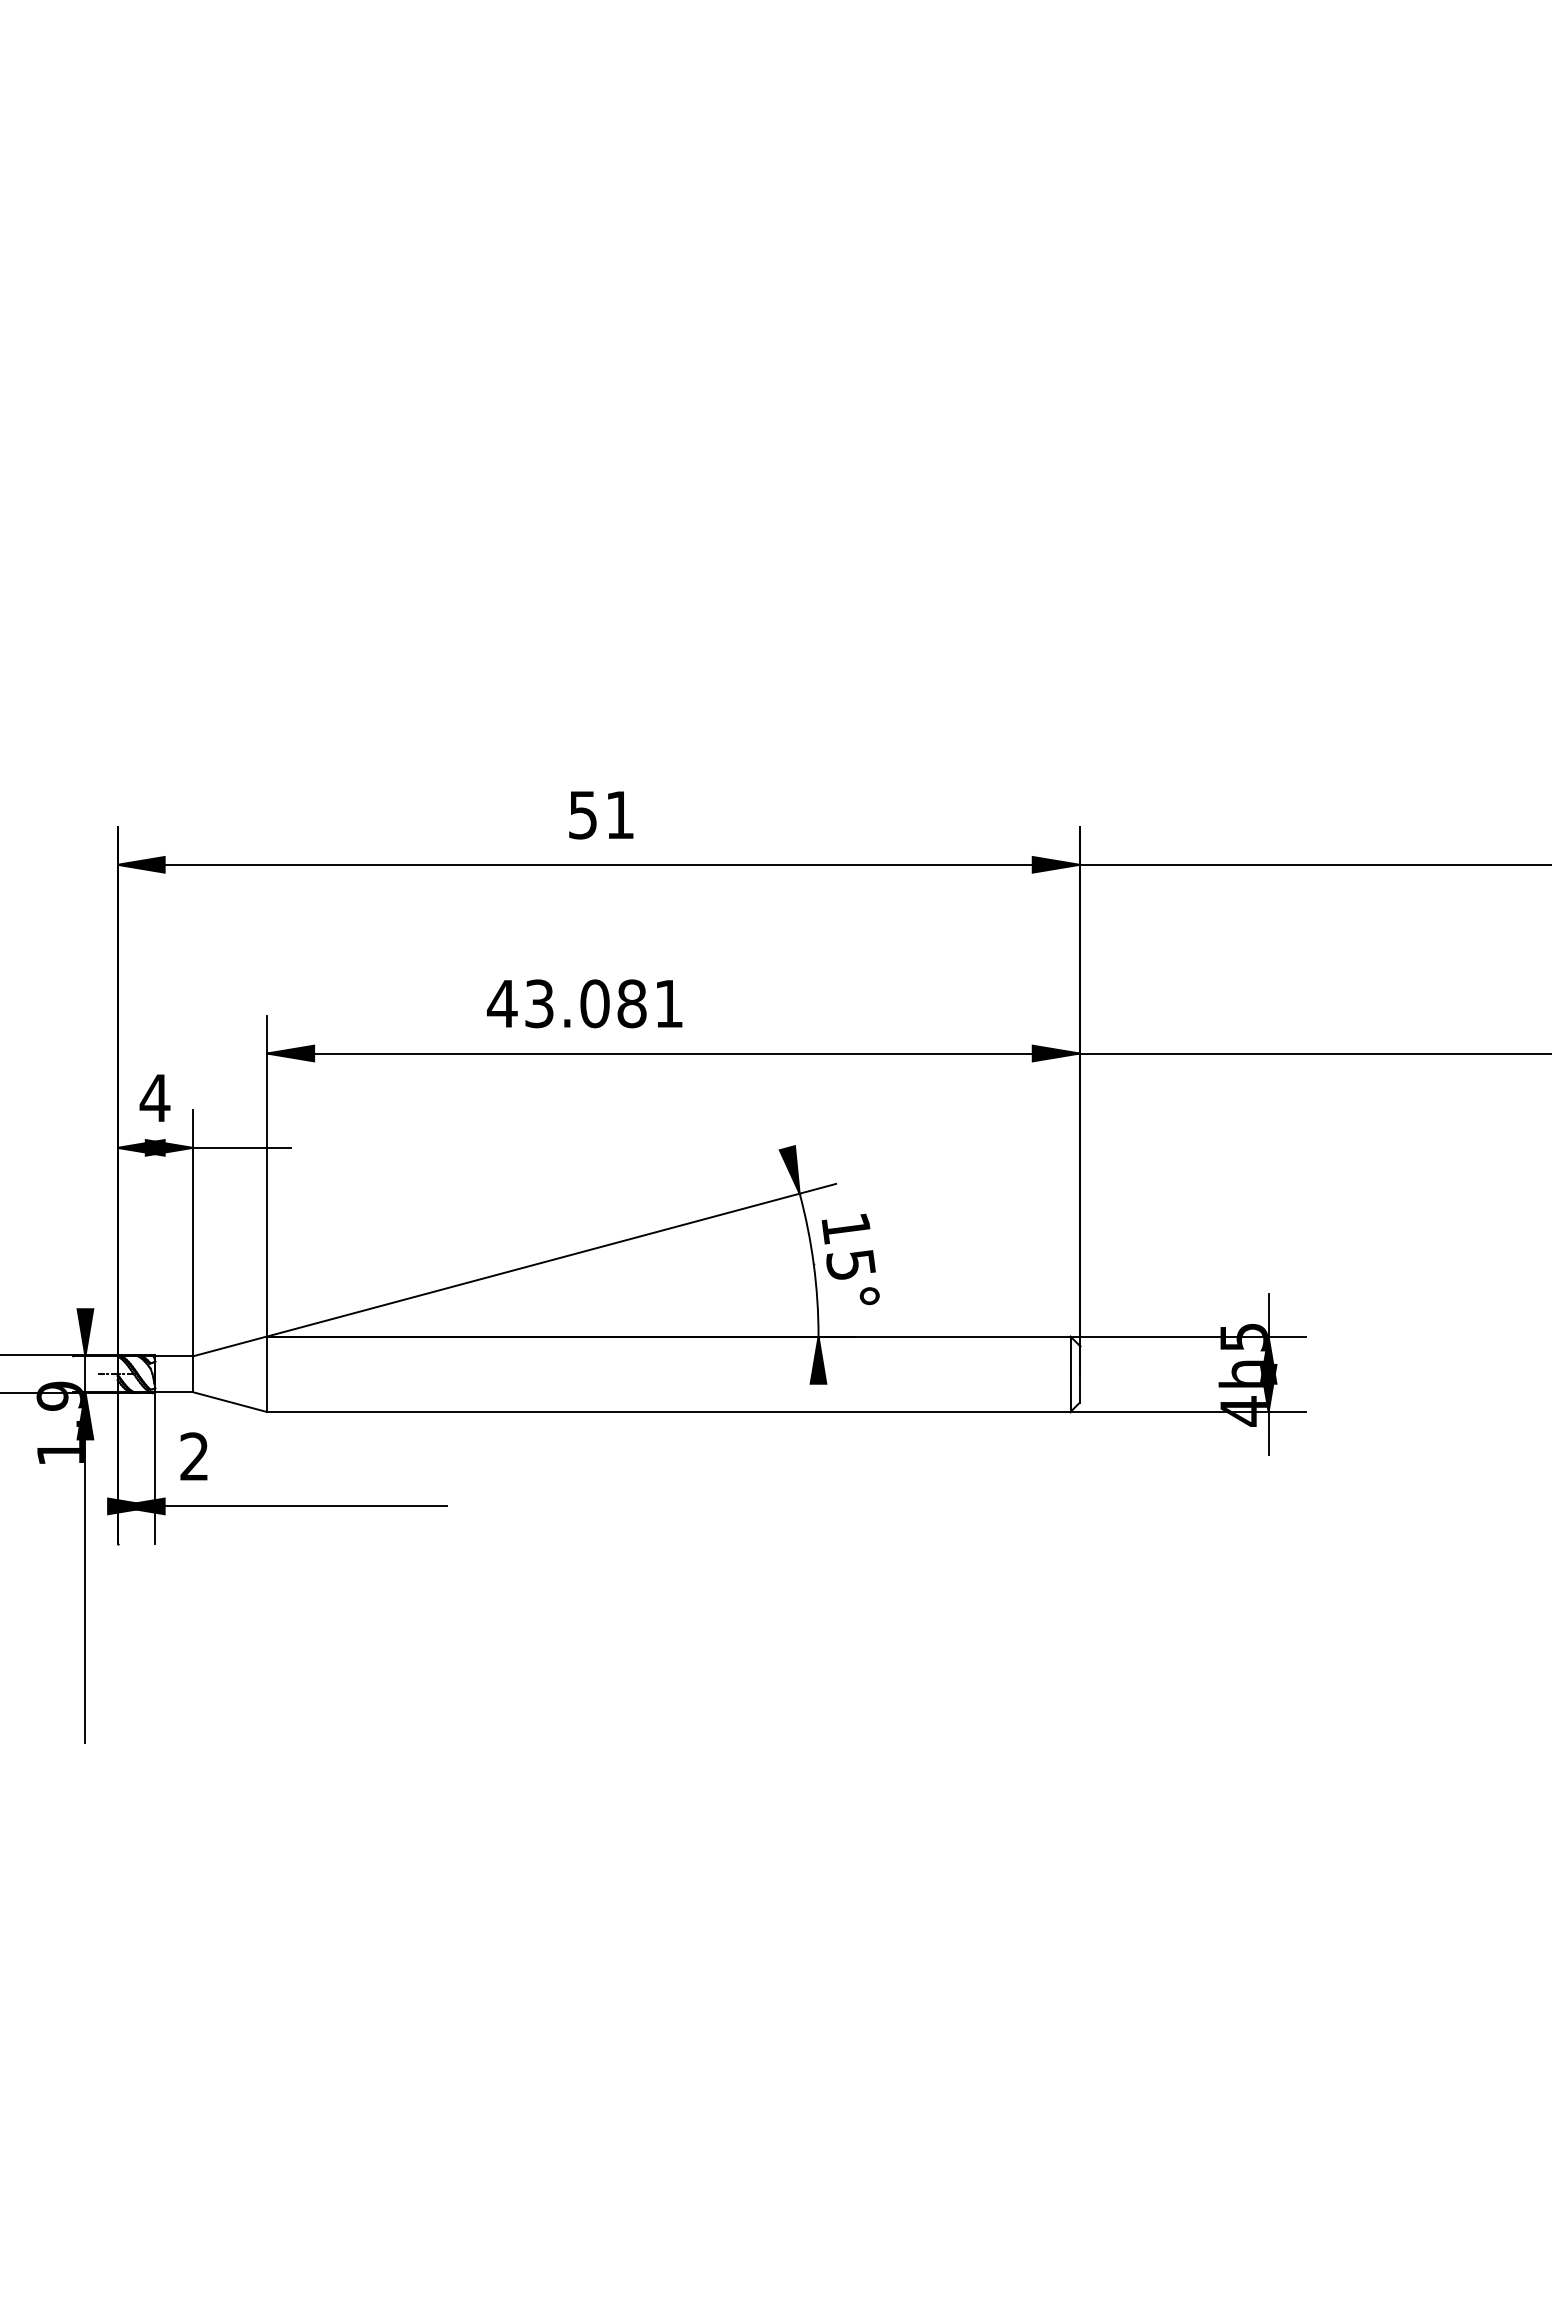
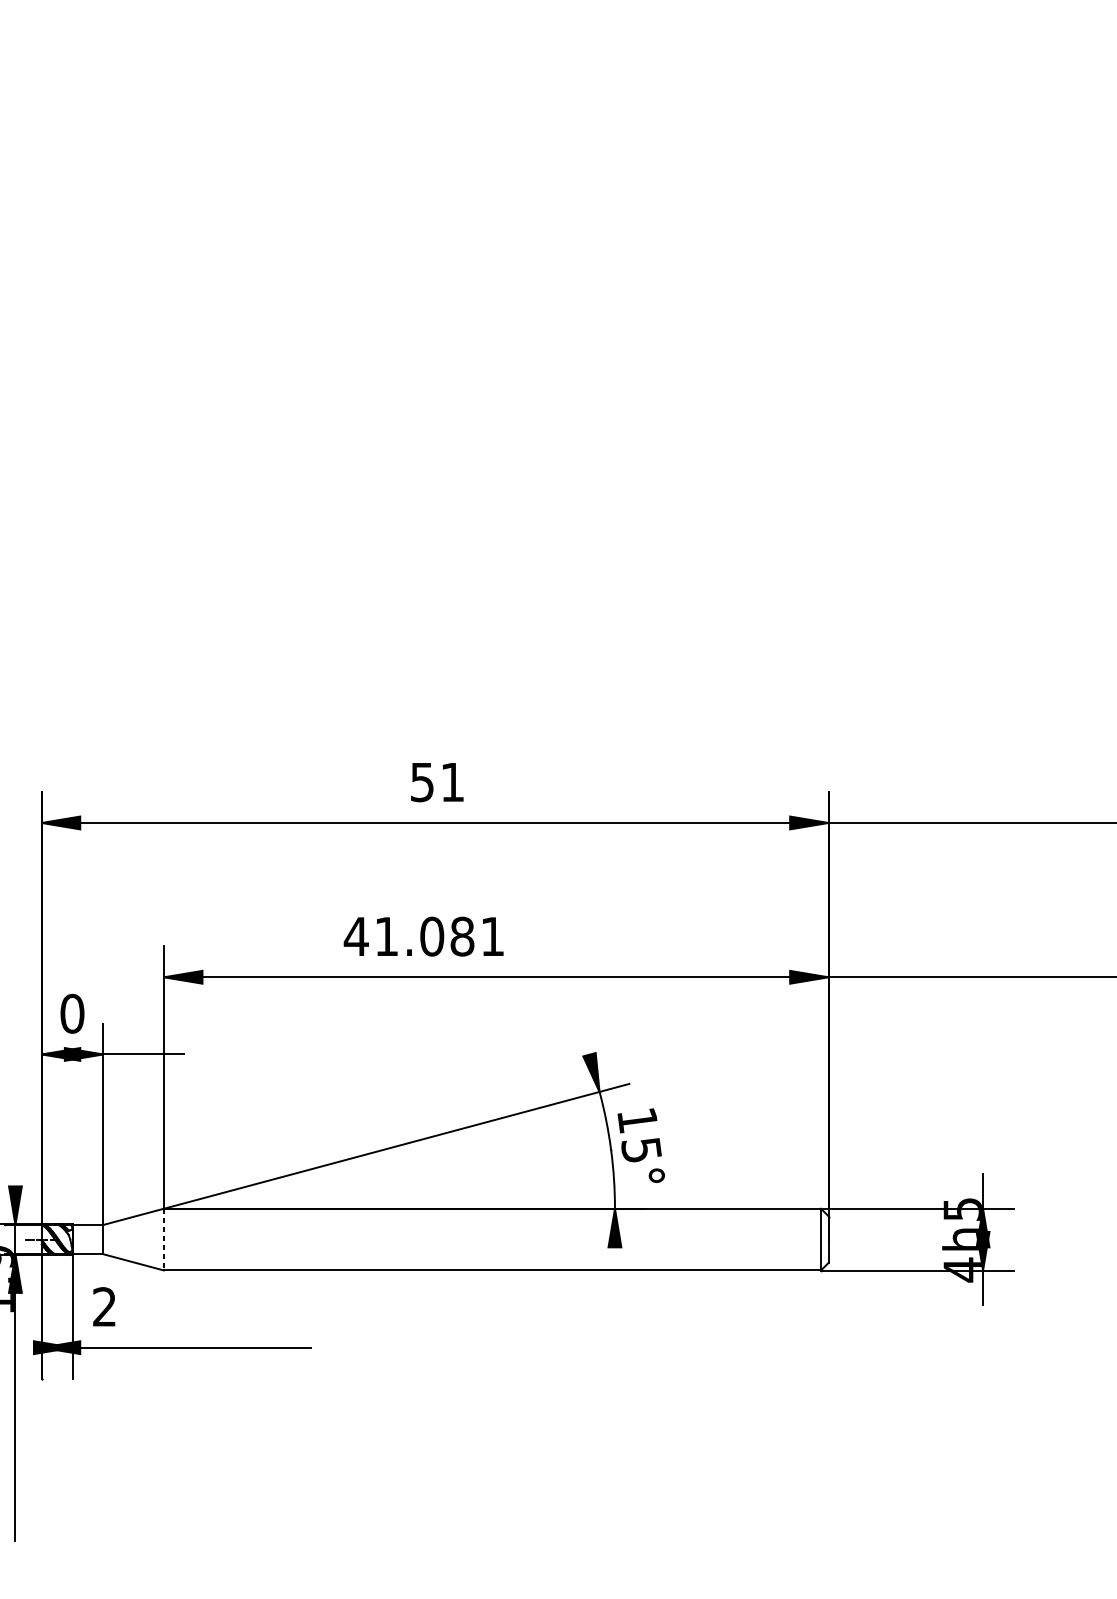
text: (539, 1003) -> (386, 936), 43.081 -> 41.081
text: (154, 1097) -> (71, 1013), 4 -> 0
line: (266, 1374) -> (163, 1239), solid -> dashed

